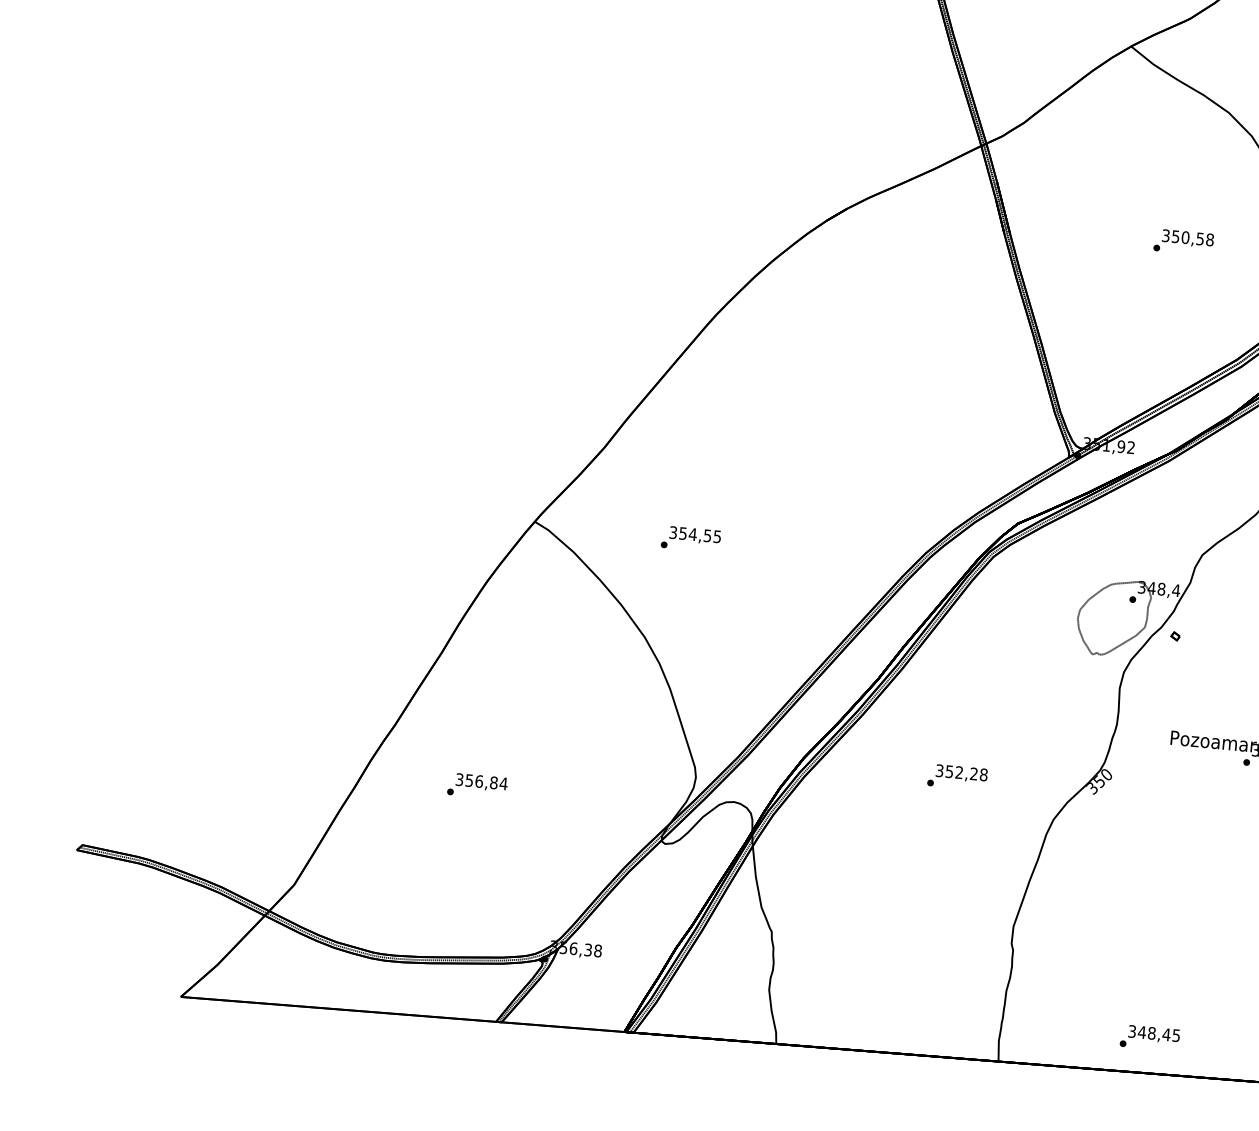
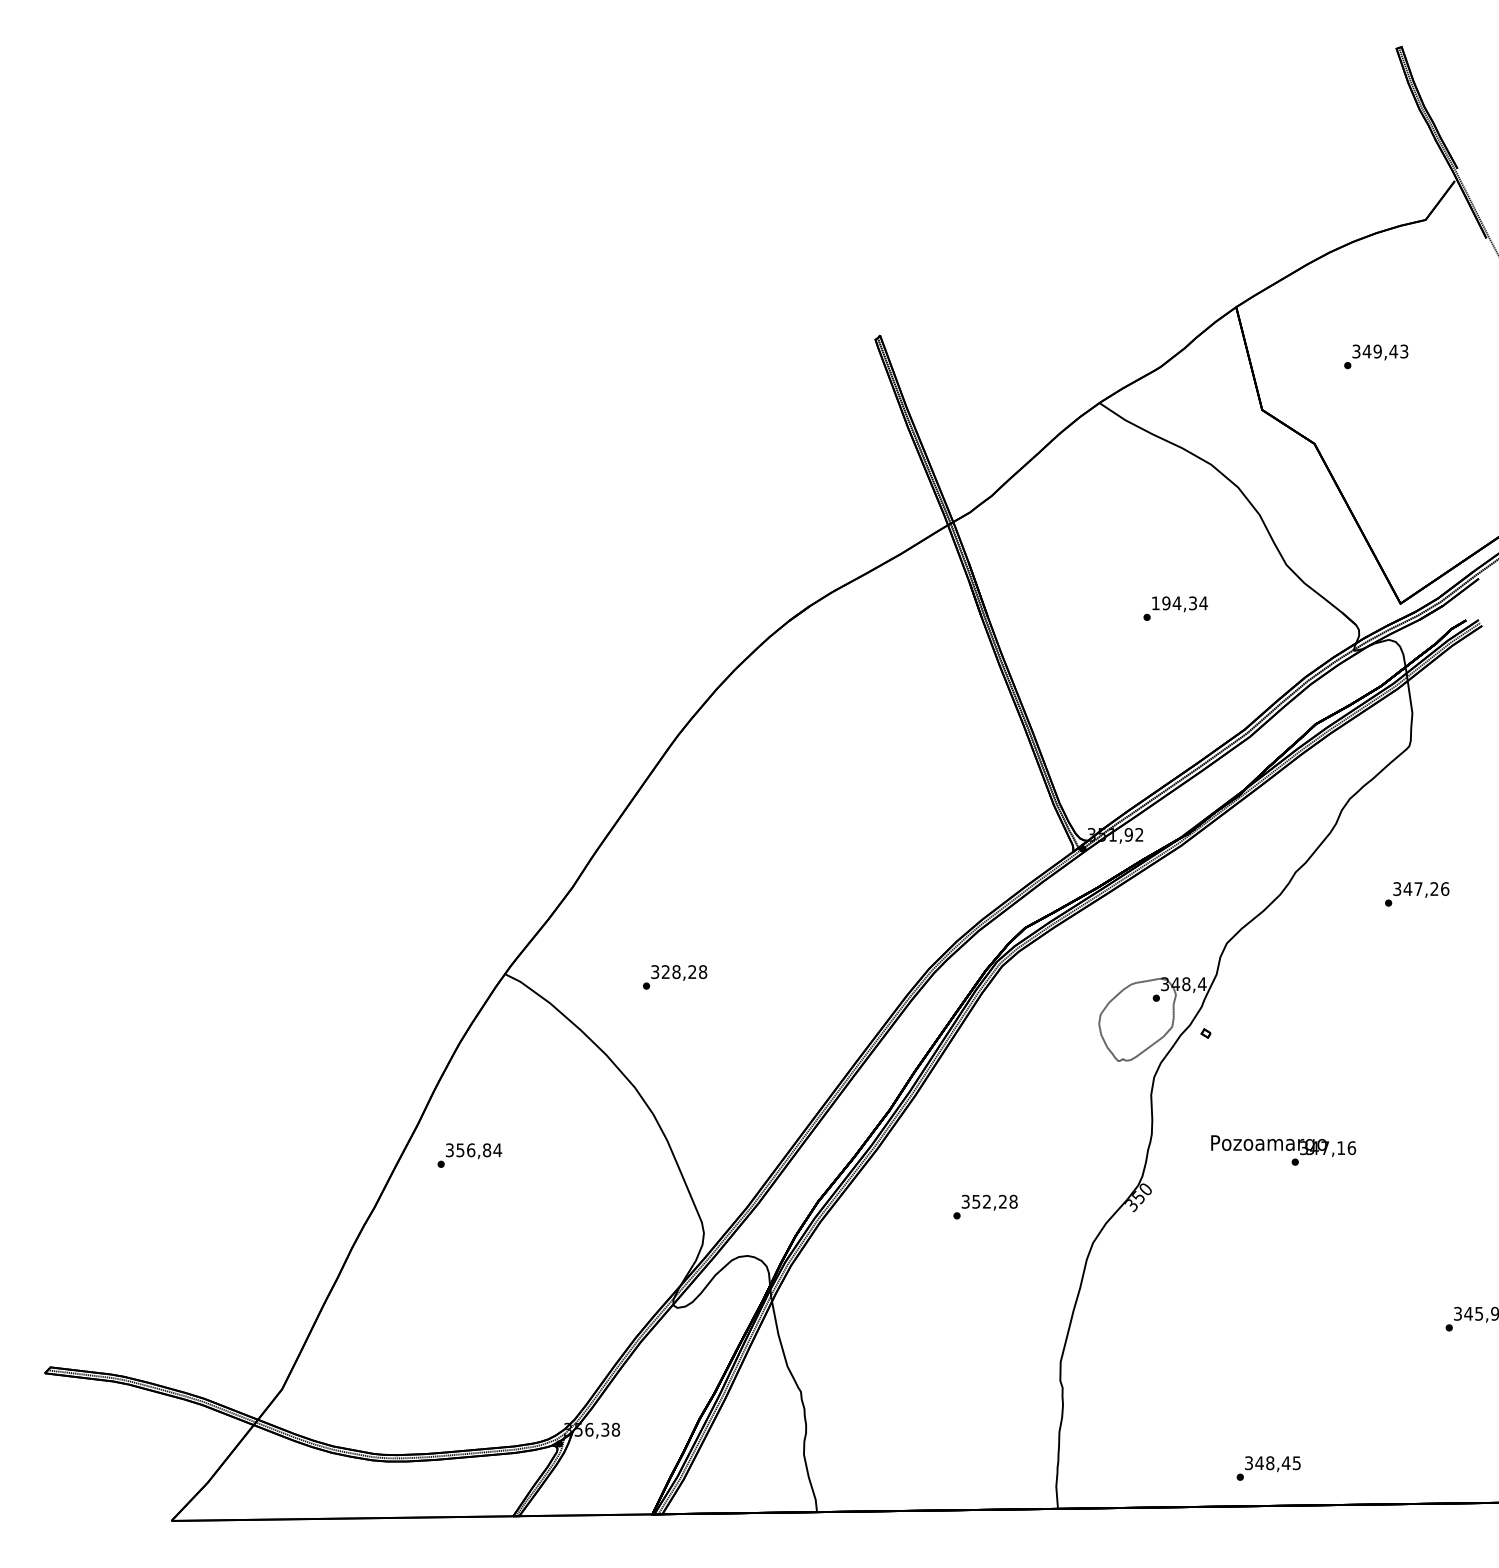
text: (1187, 237) -> (1179, 603), 350,58 -> 194,34
text: (700, 535) -> (684, 972), 354,55 -> 328,28
text: (477, 786) -> (469, 1155), moved
text: (1149, 1038) -> (1268, 1468), moved

